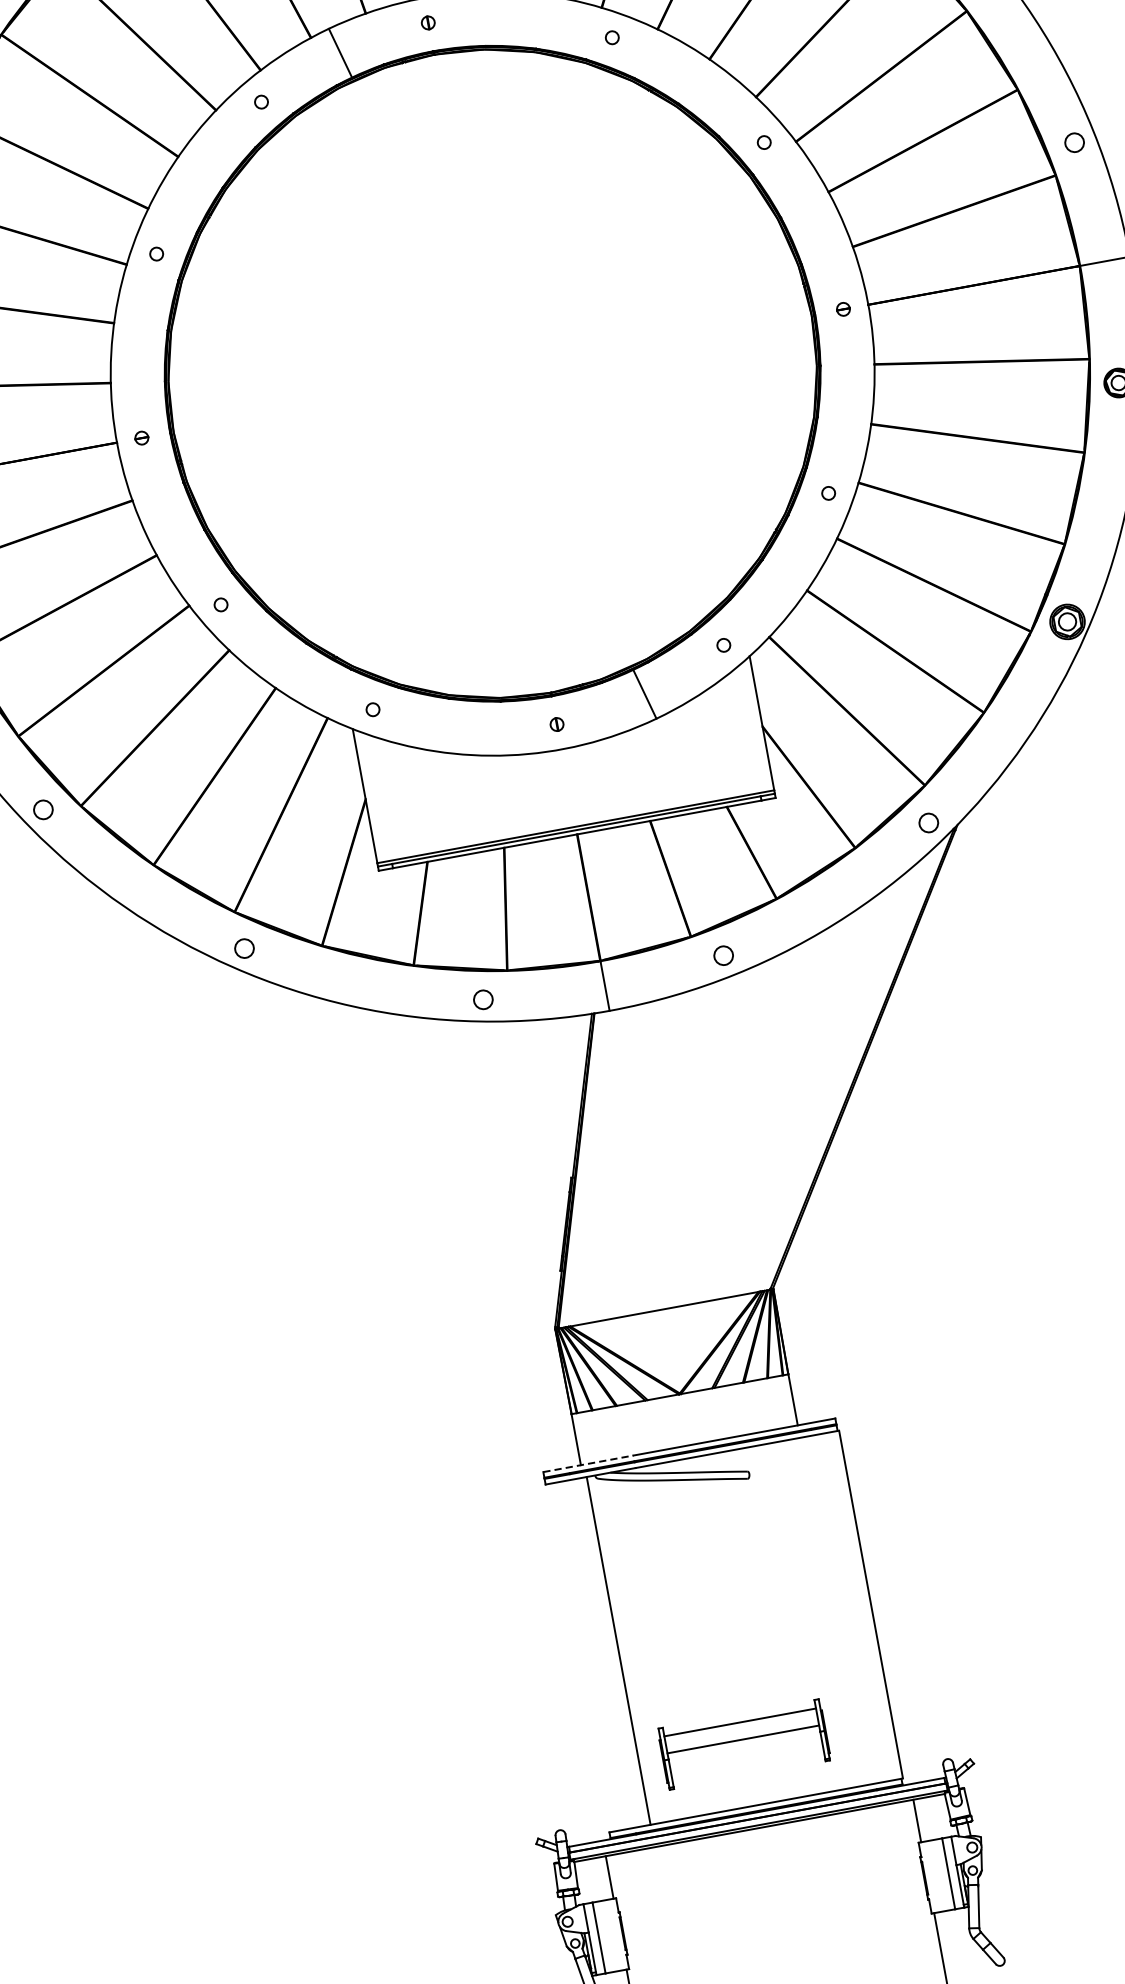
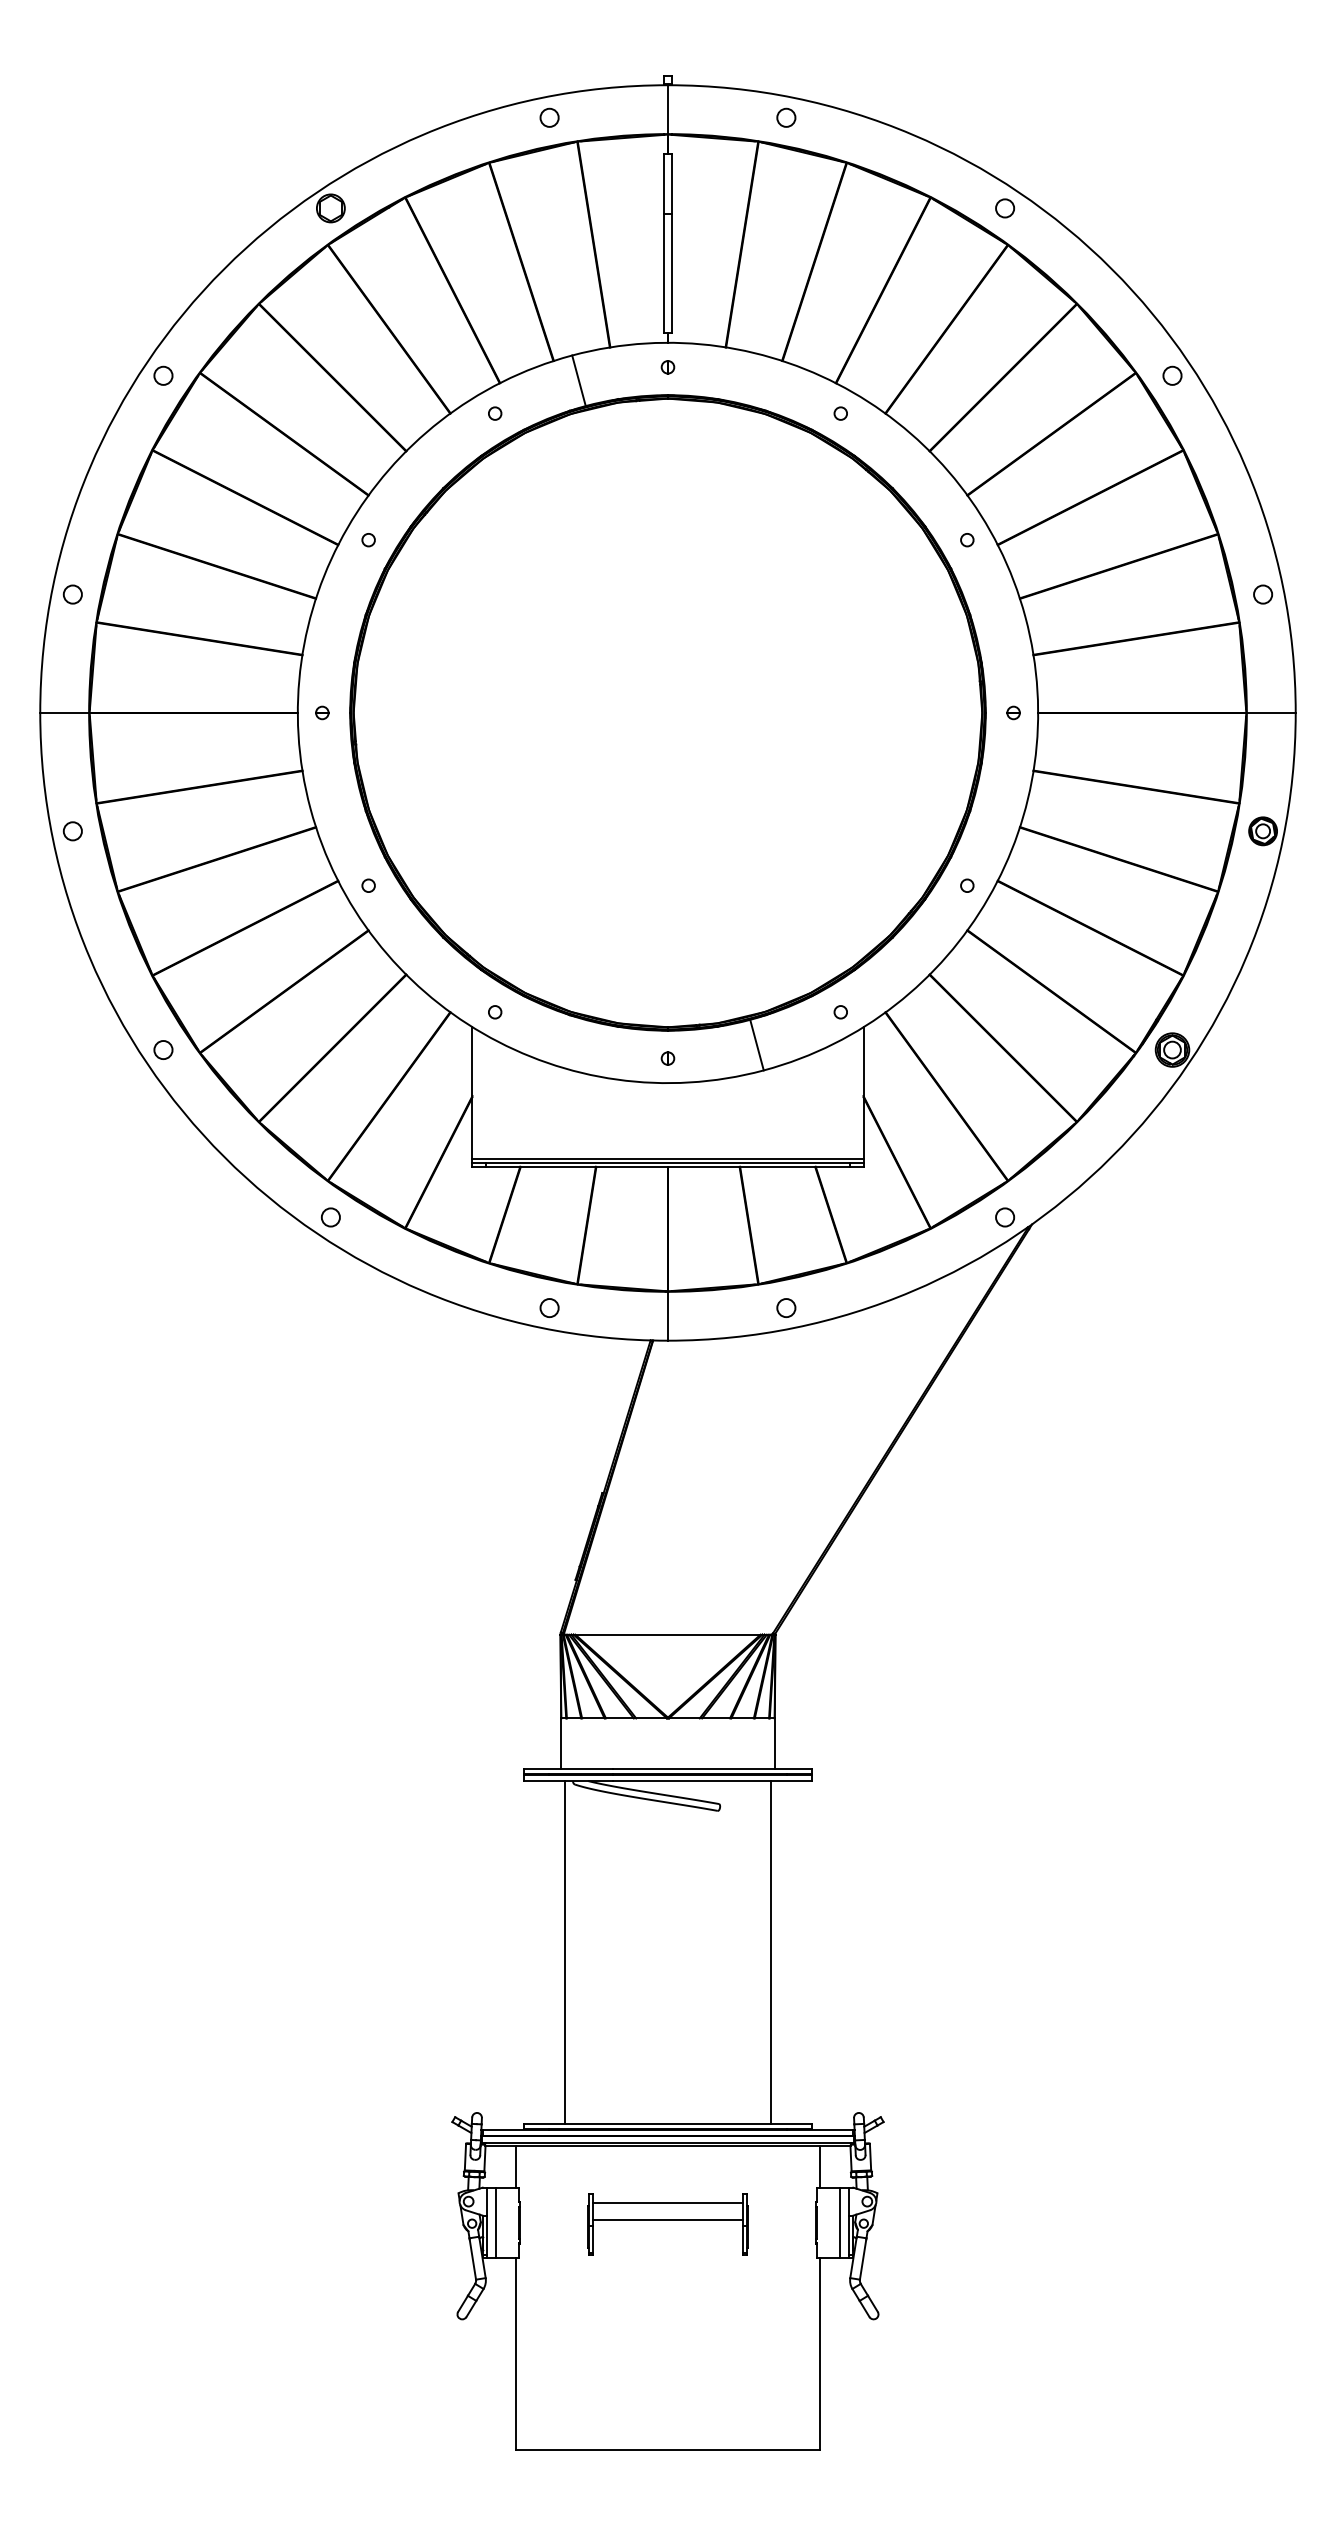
line: (589, 1463) -> (569, 1768), dashed -> solid
line: (871, 1604) -> (771, 1952), moved
part: (743, 1744) -> (667, 2224), moved

